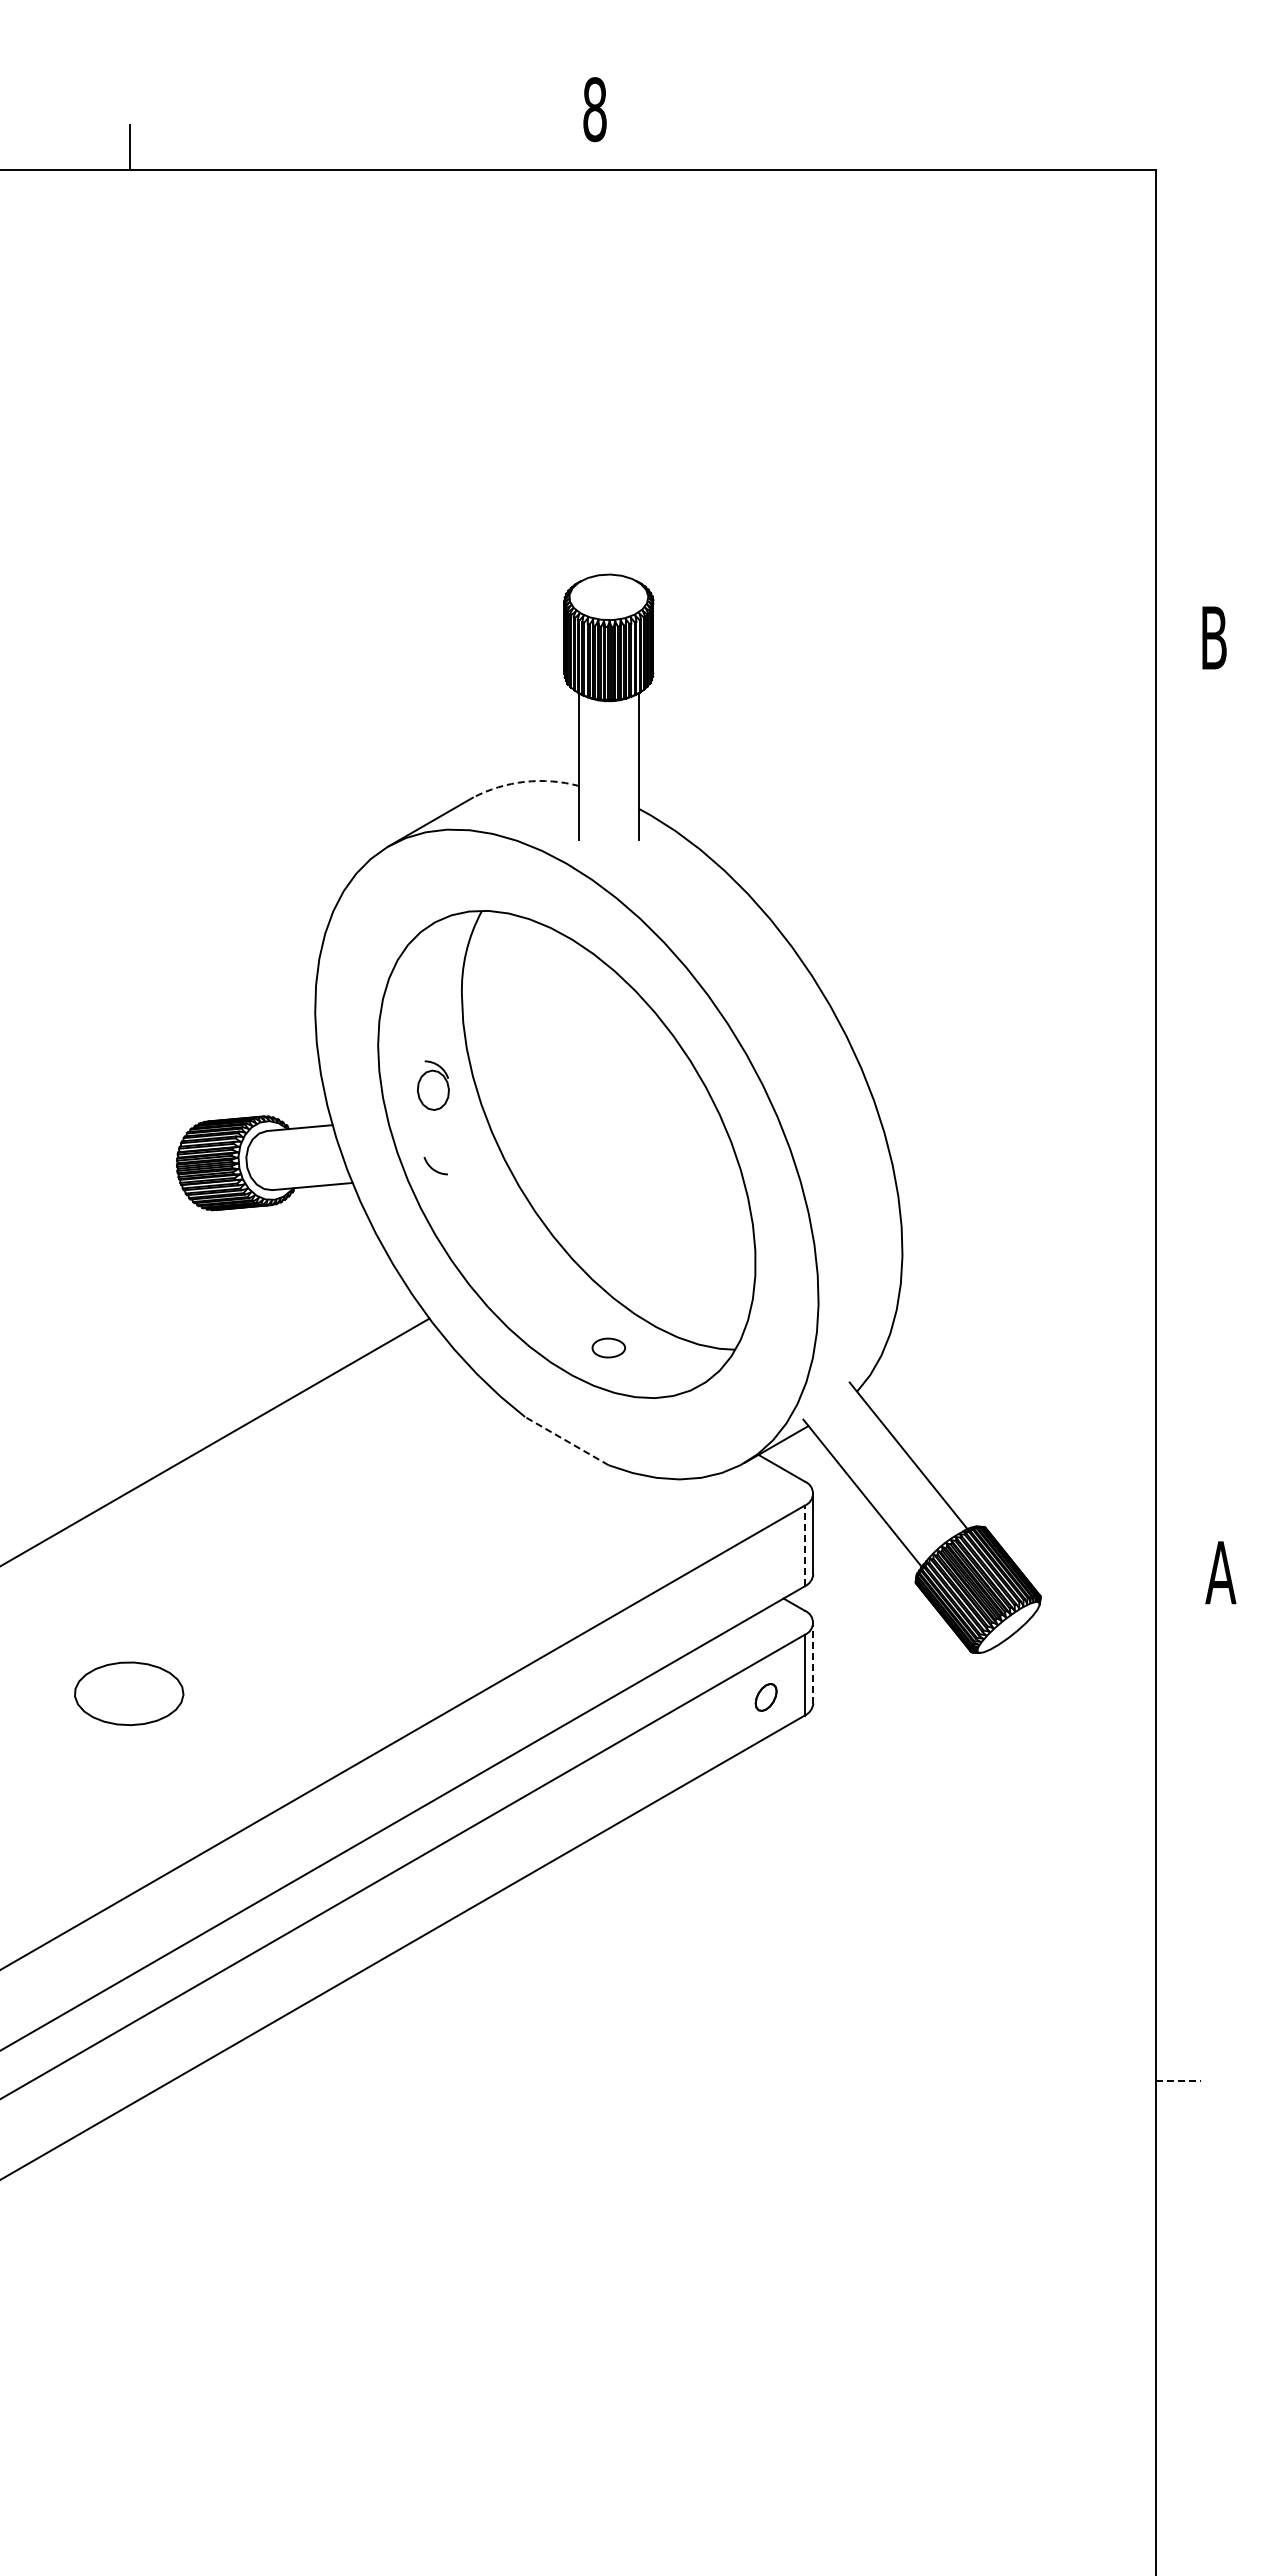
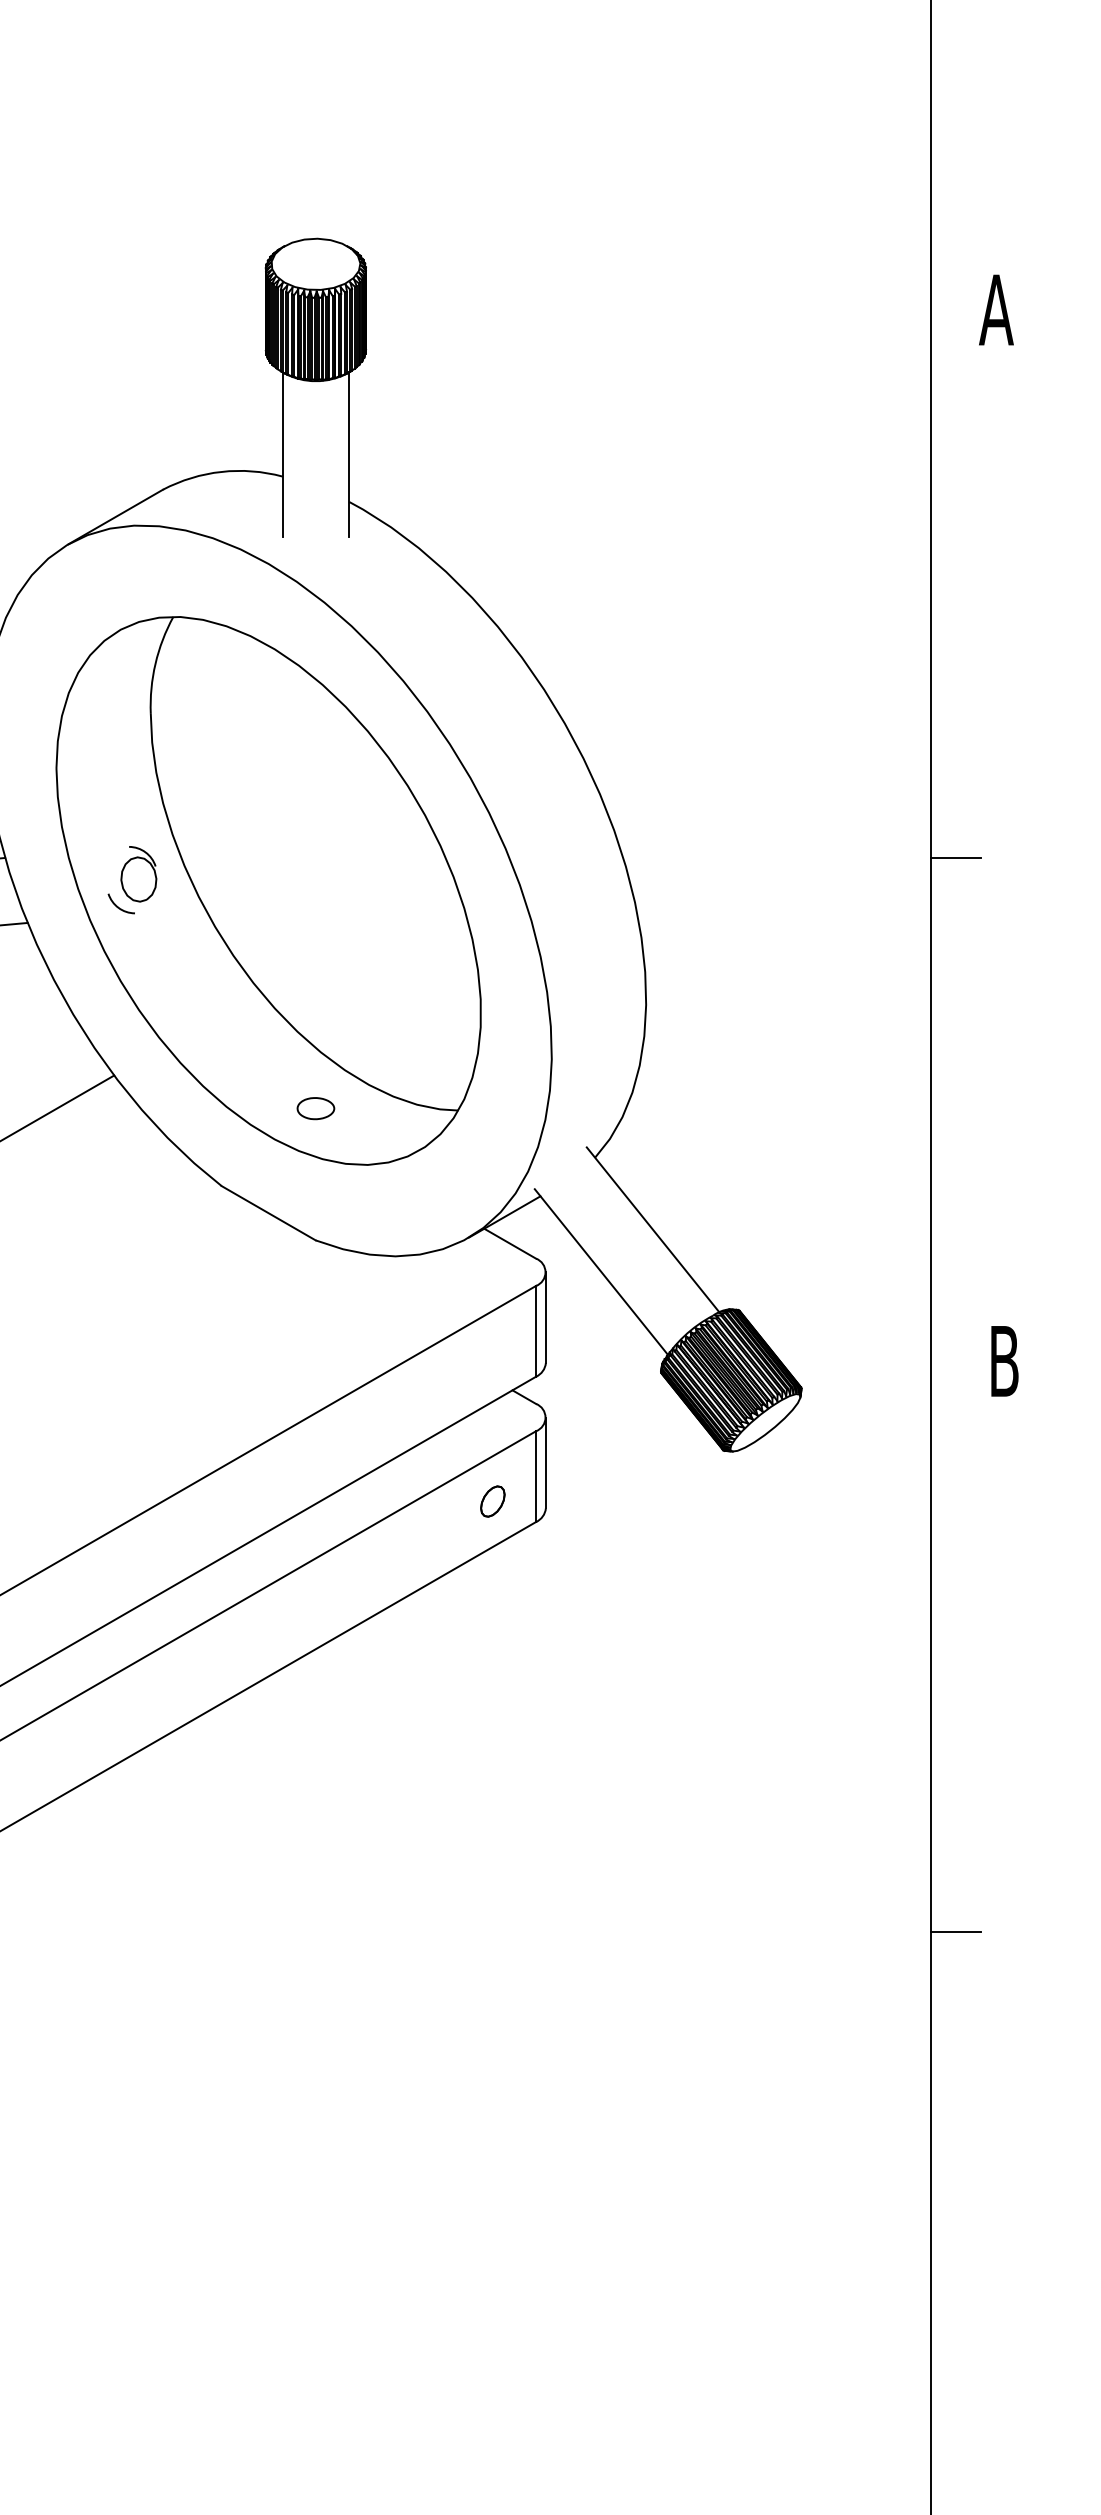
text: (1213, 637) -> (995, 309), B -> A
arc: (524, 781) -> (221, 471), dashed -> solid
part: (433, 1085) -> (138, 874), moved
line: (1178, 1125) -> (956, 858), added
line: (566, 1440) -> (268, 1212), dashed -> solid
line: (804, 1545) -> (535, 1330), dashed -> solid
text: (1220, 1572) -> (1003, 1361), A -> B
line: (813, 1662) -> (546, 1462), dashed -> solid
line: (1178, 2080) -> (956, 1932), dashed -> solid

